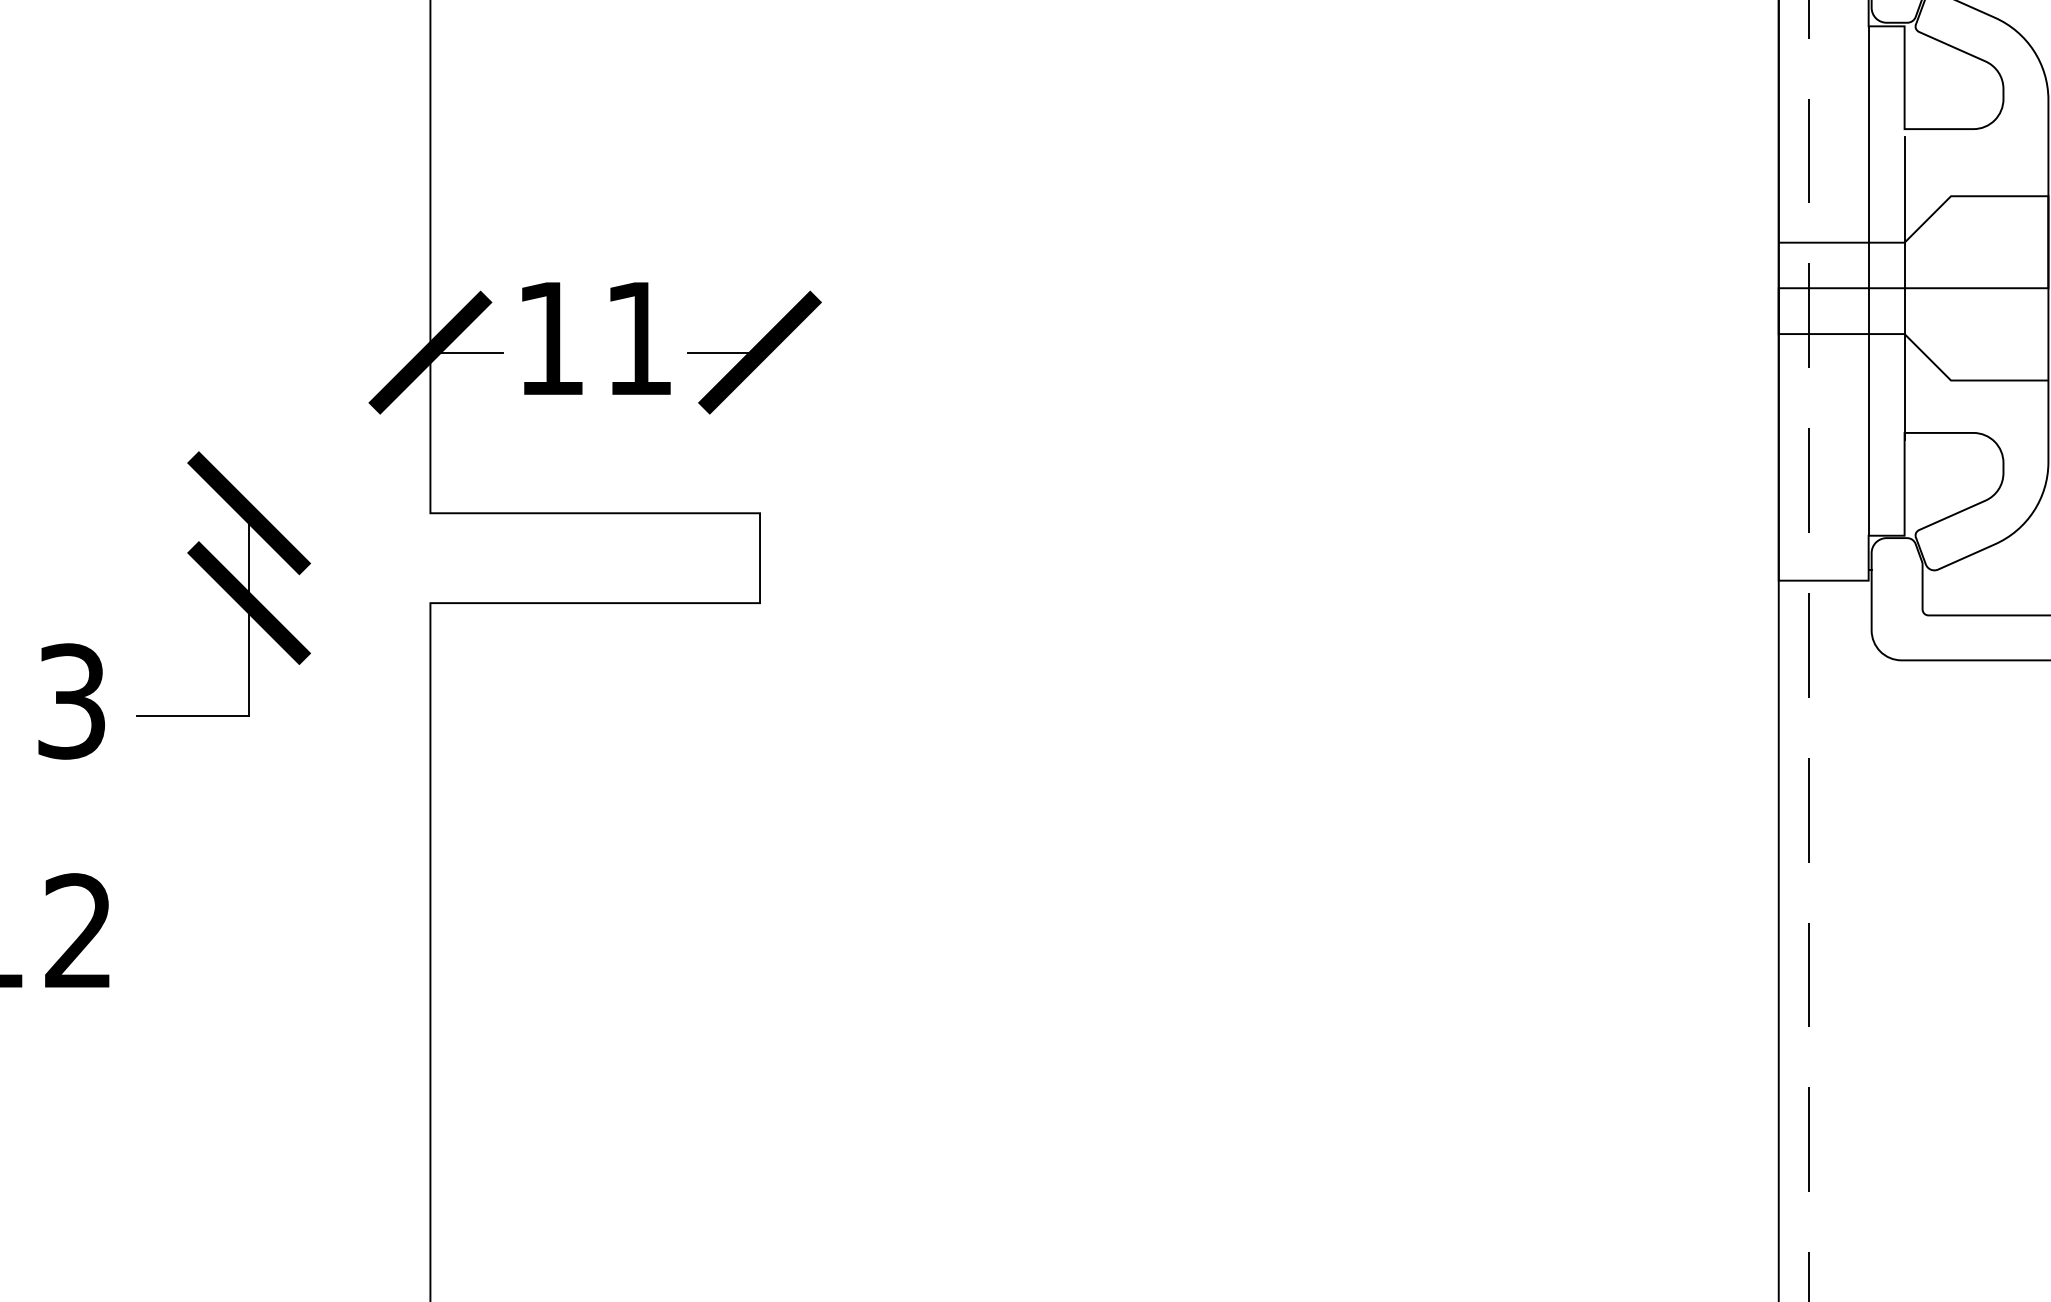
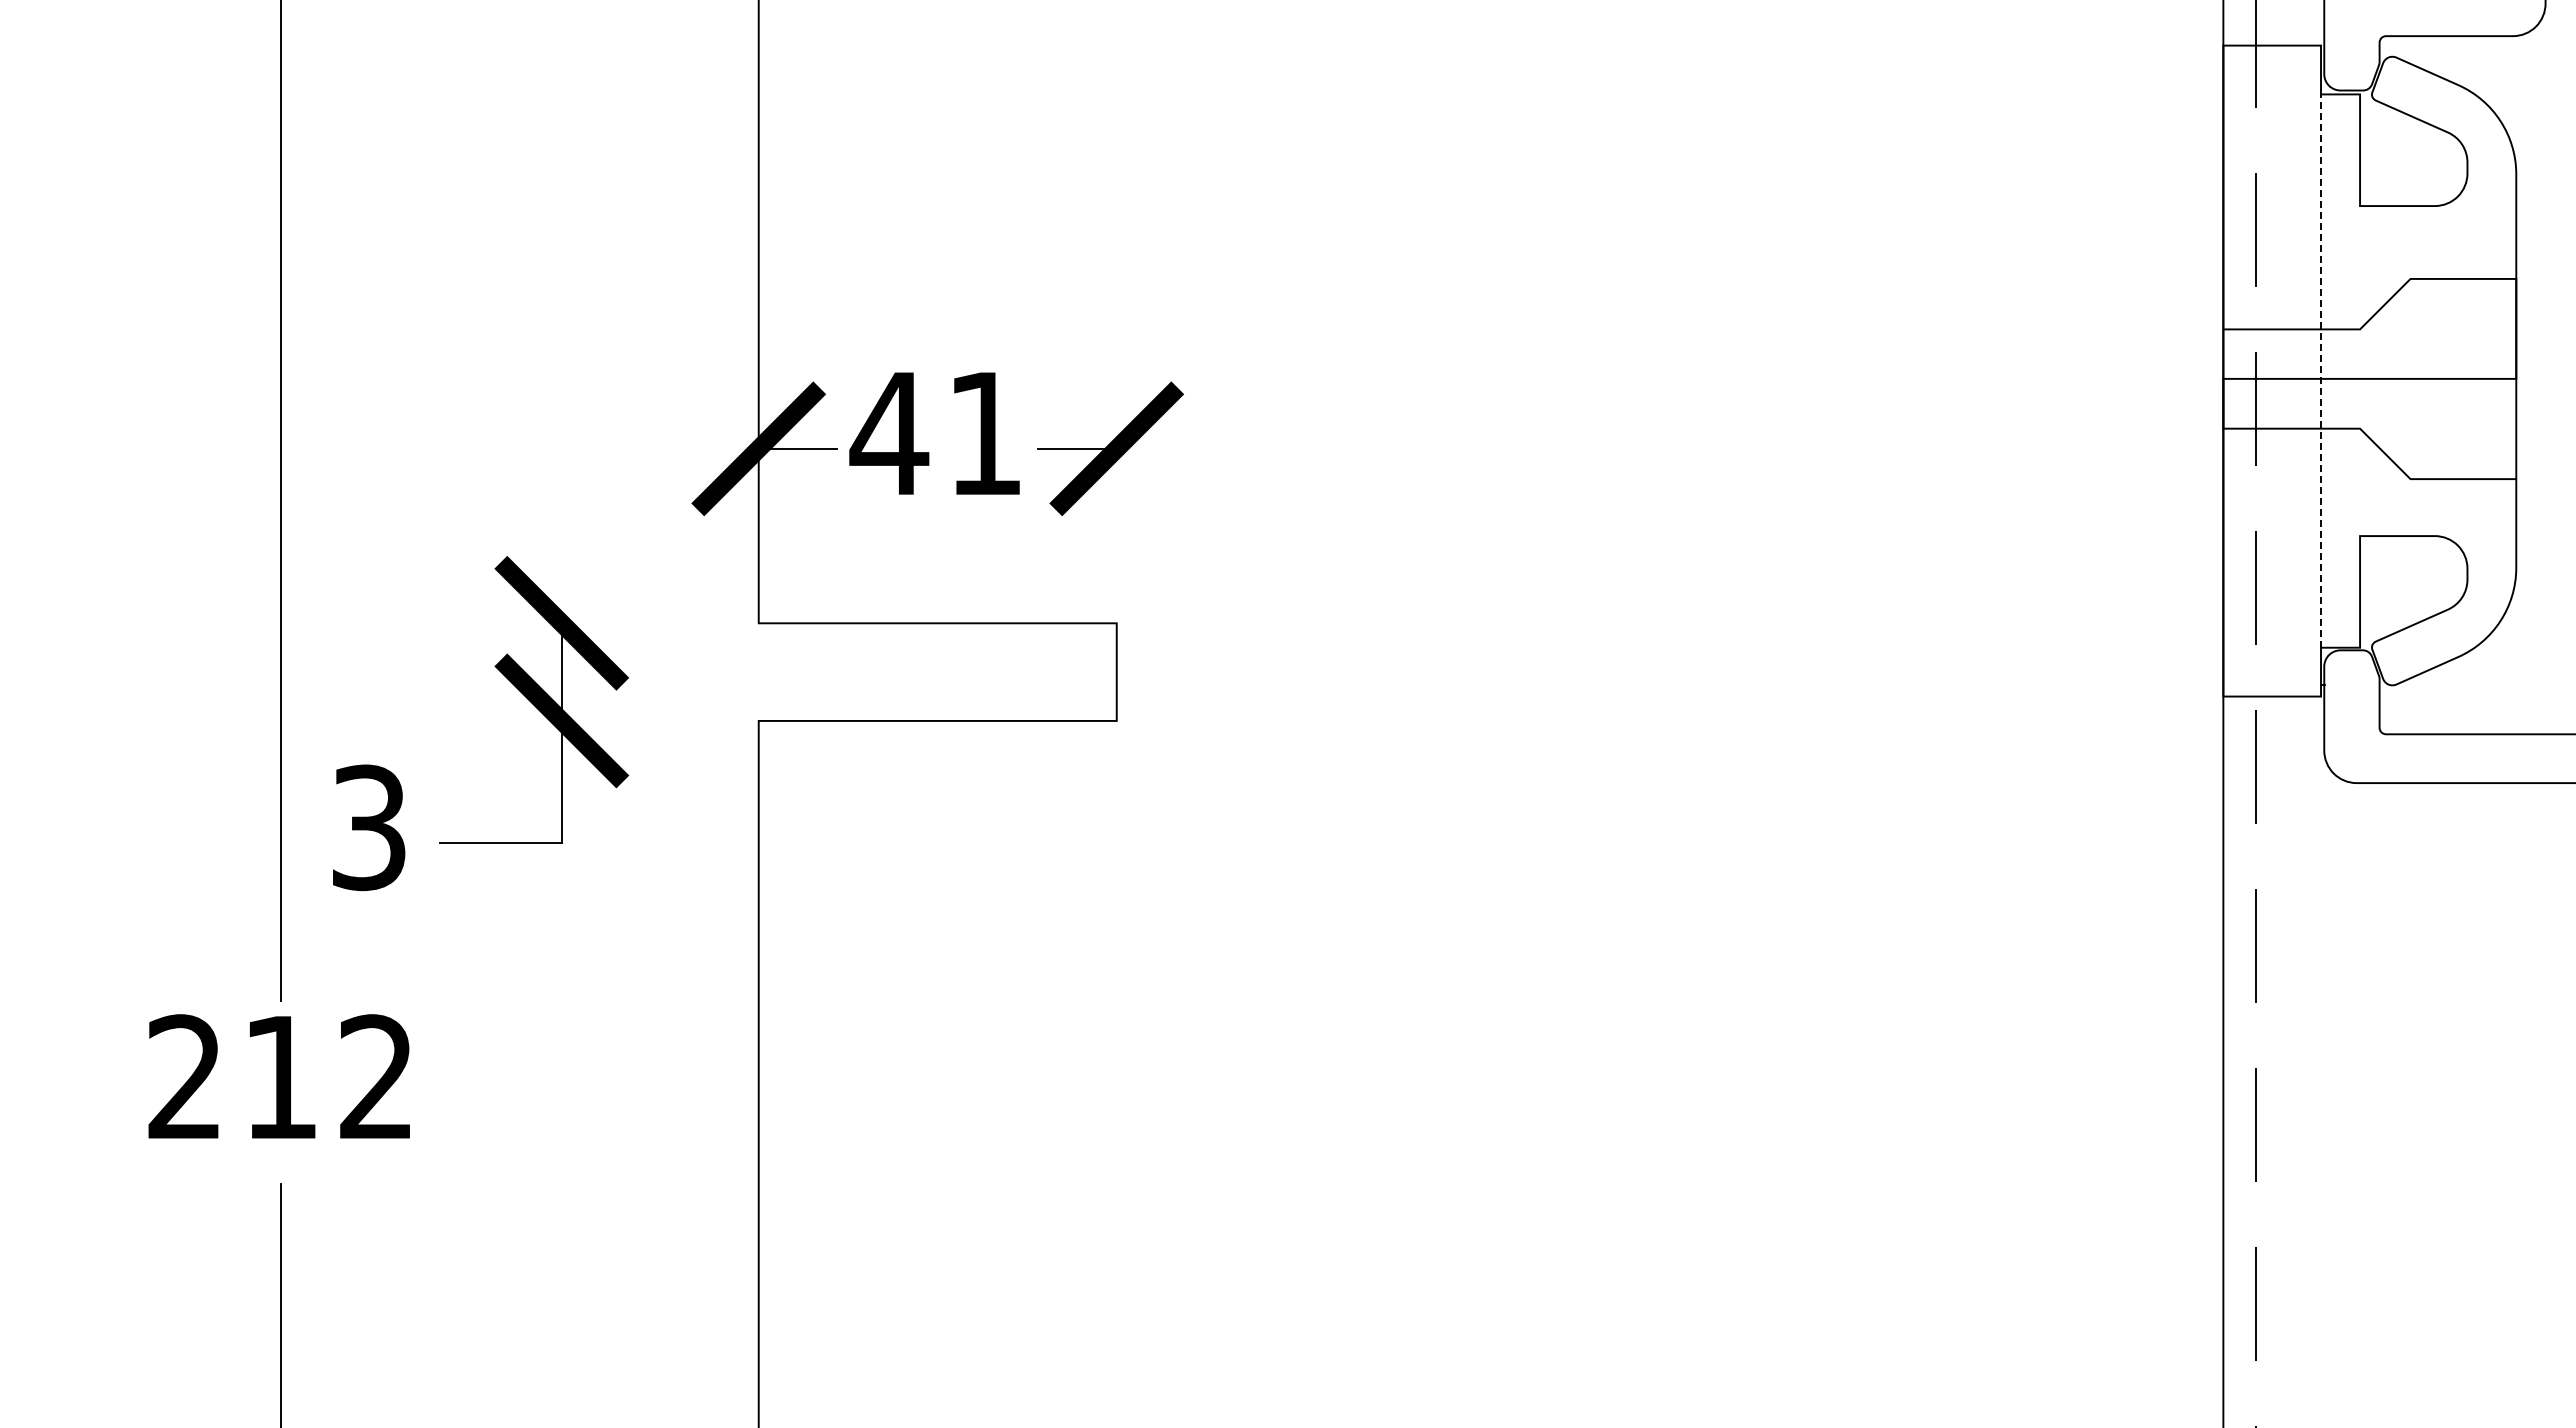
line: (1869, 281) -> (2321, 371), solid -> dashed
line: (1905, 287) -> (2360, 378), removed
text: (550, 338) -> (889, 433), 11 -> 41

